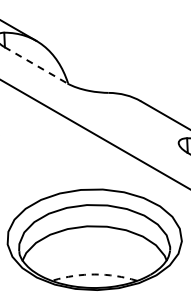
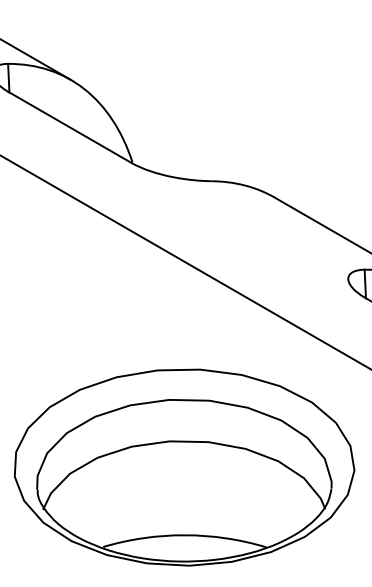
line: (36, 65) -> (70, 127), dashed -> solid
arc: (94, 274) -> (184, 535), dashed -> solid

